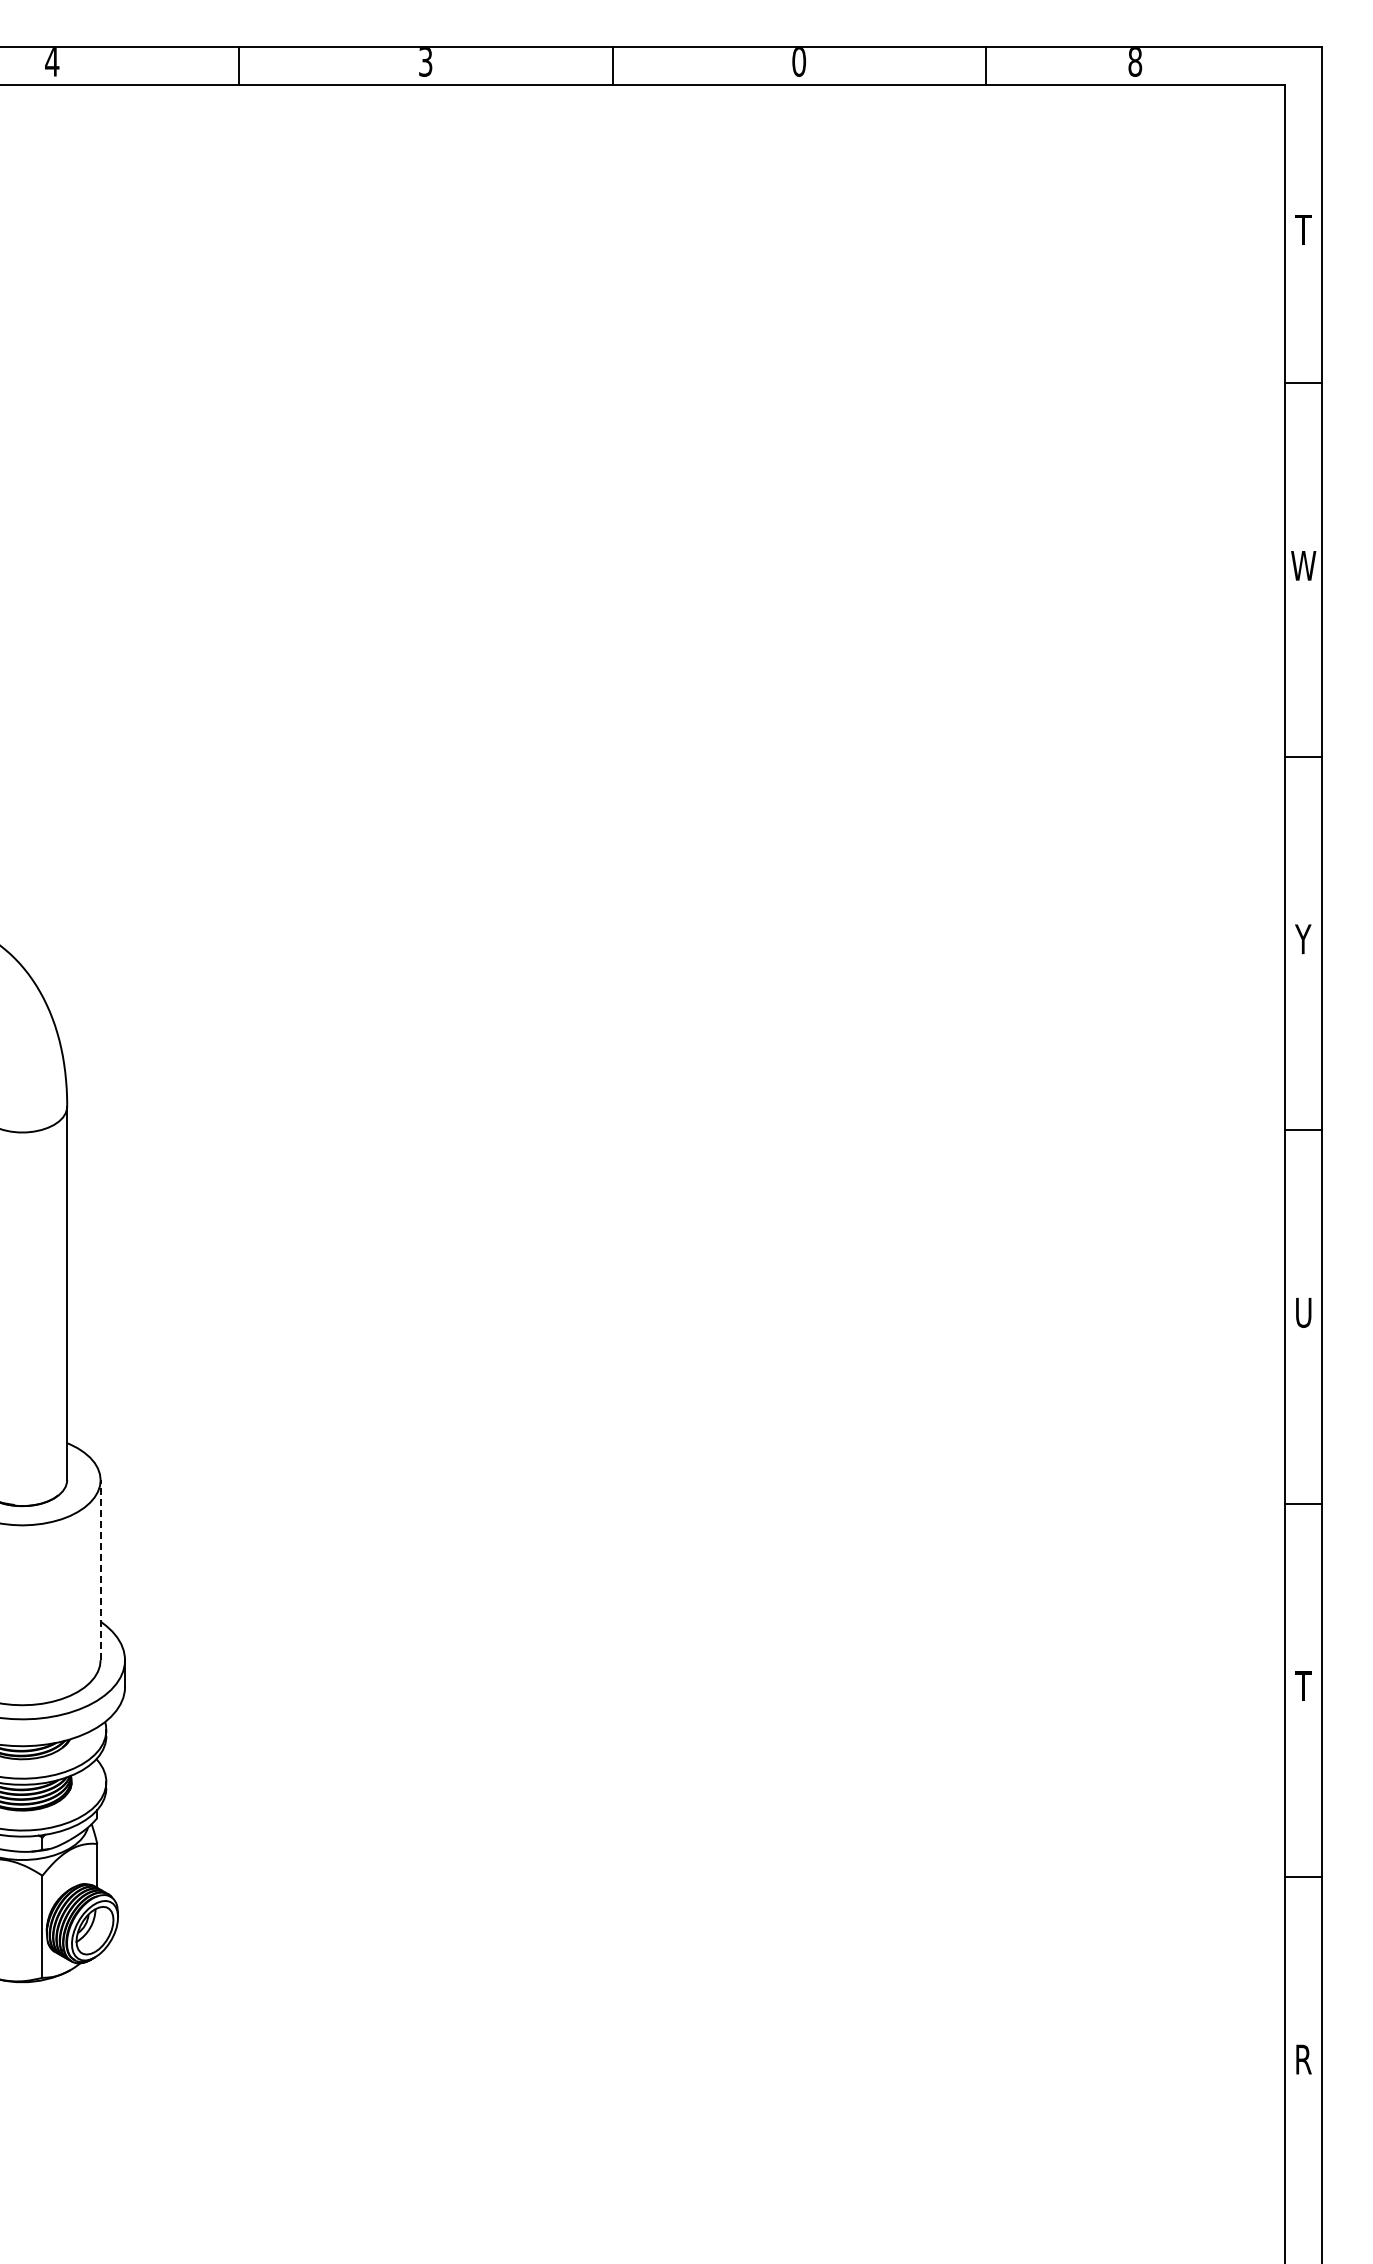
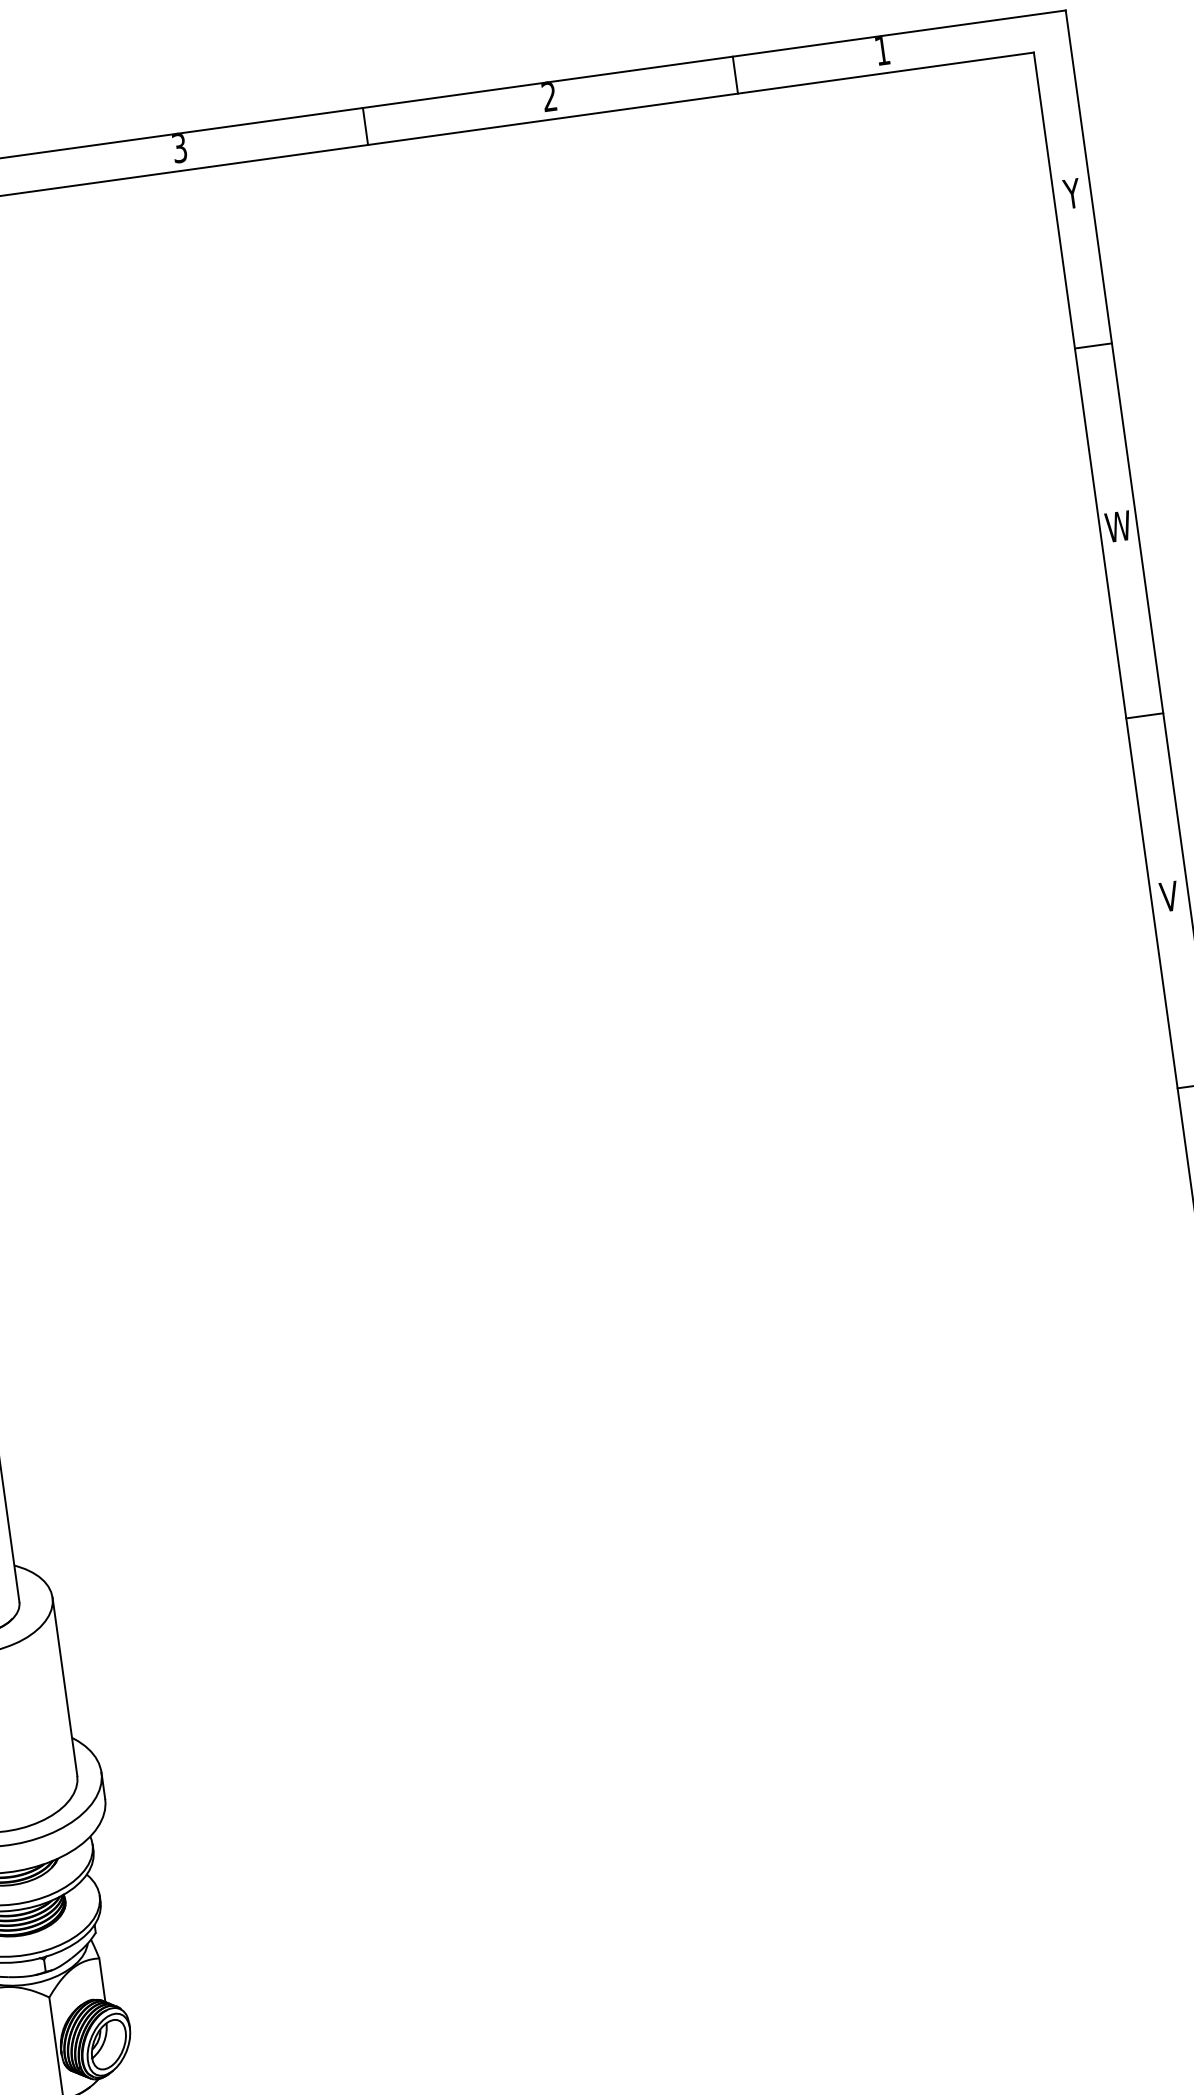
text: (799, 62) -> (549, 97), 0 -> 2
text: (1135, 62) -> (882, 51), 8 -> 1
text: (1303, 229) -> (1072, 193), T -> Y
text: (1303, 938) -> (1169, 895), Y -> V
line: (100, 1570) -> (64, 1687), dashed -> solid

